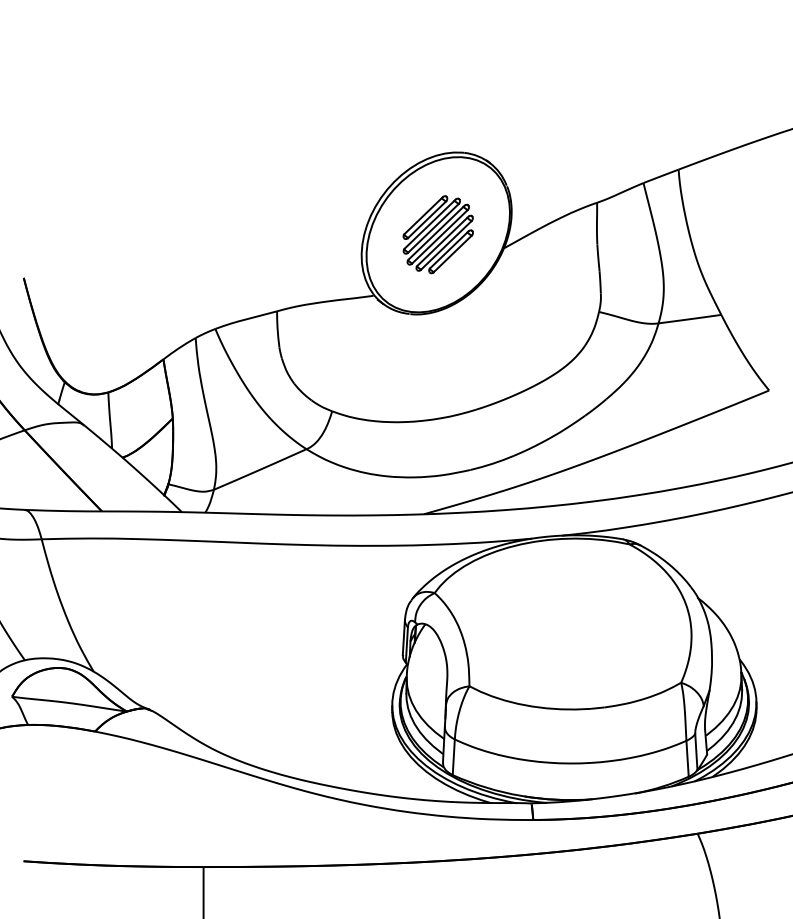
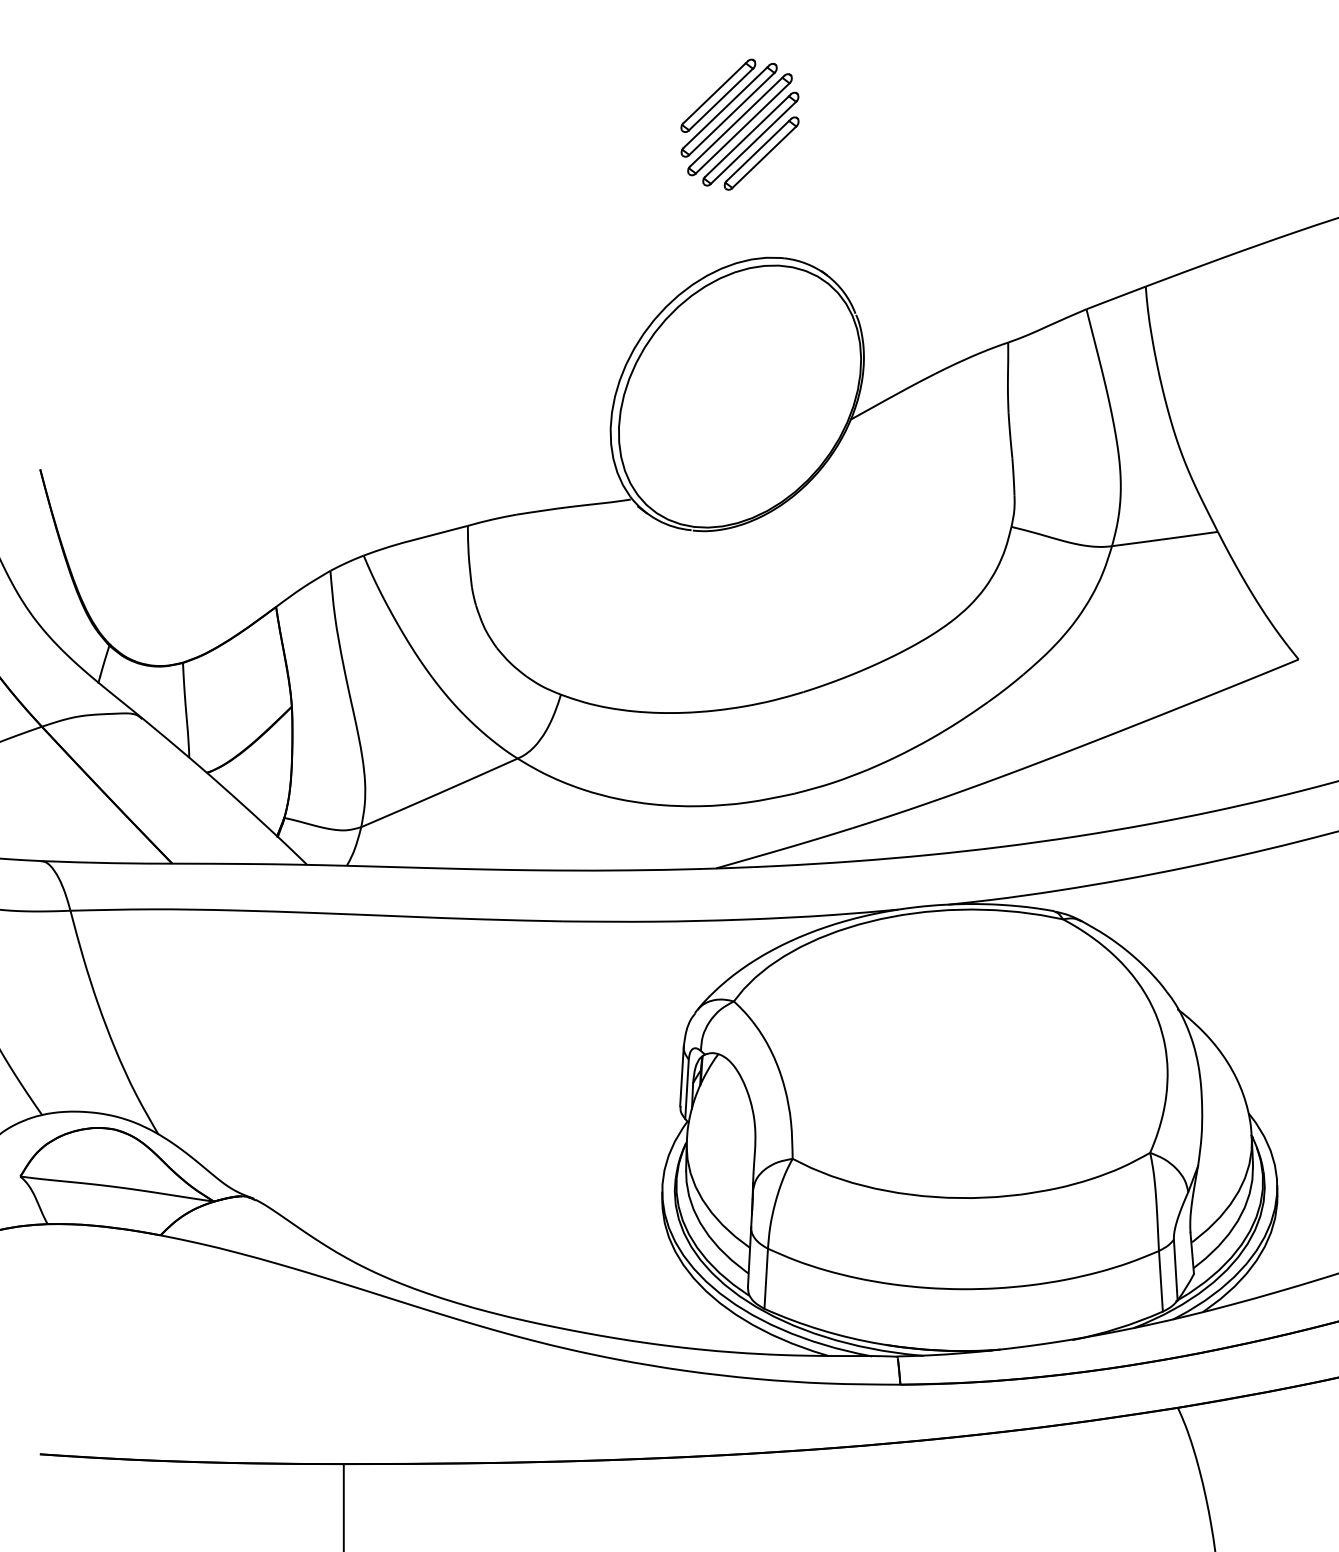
part: (437, 234) -> (738, 124), moved

